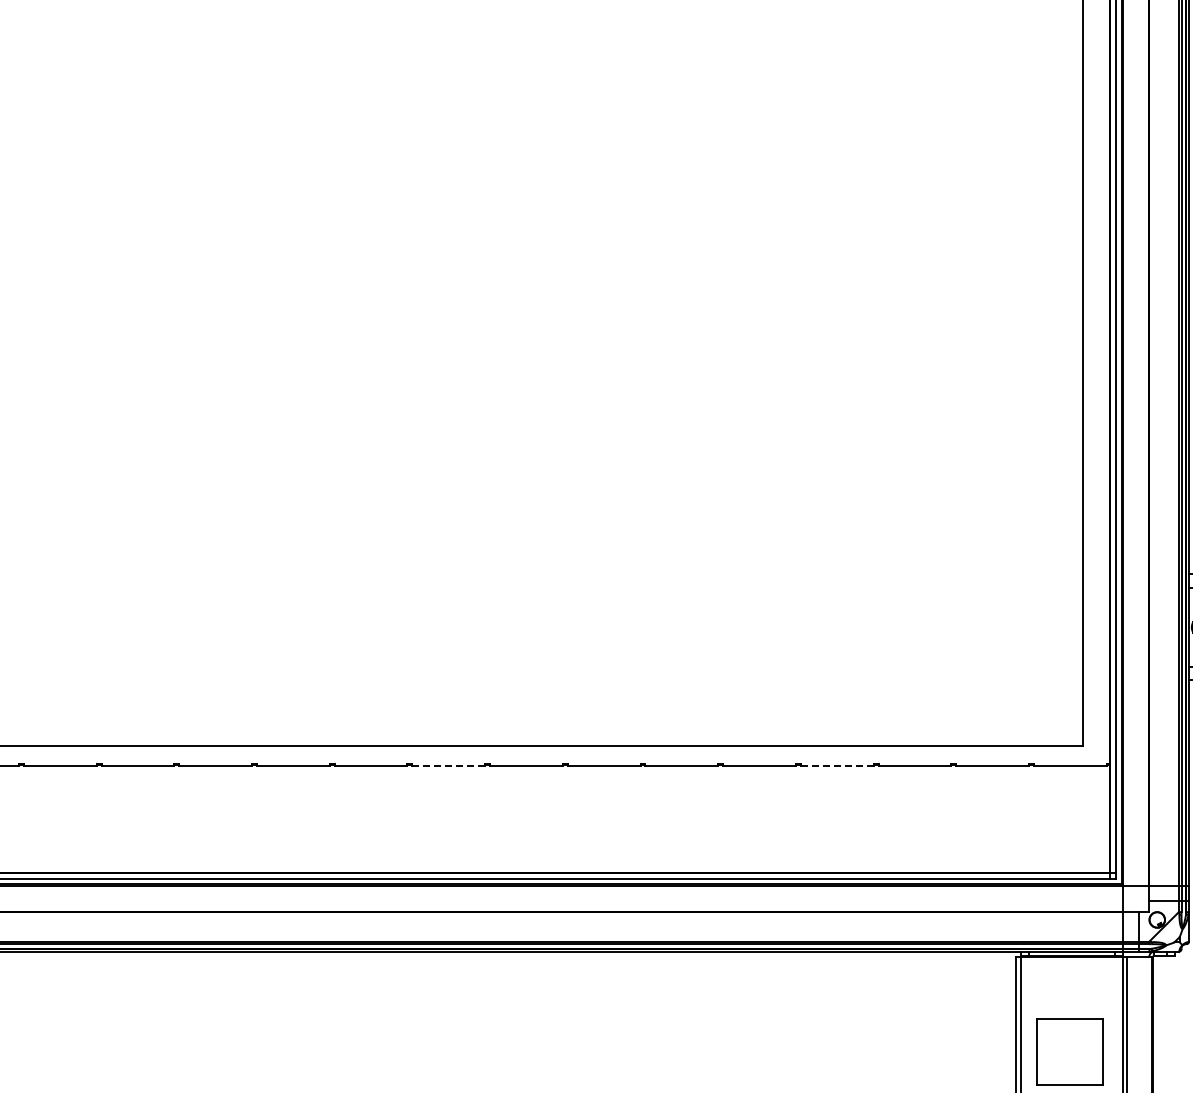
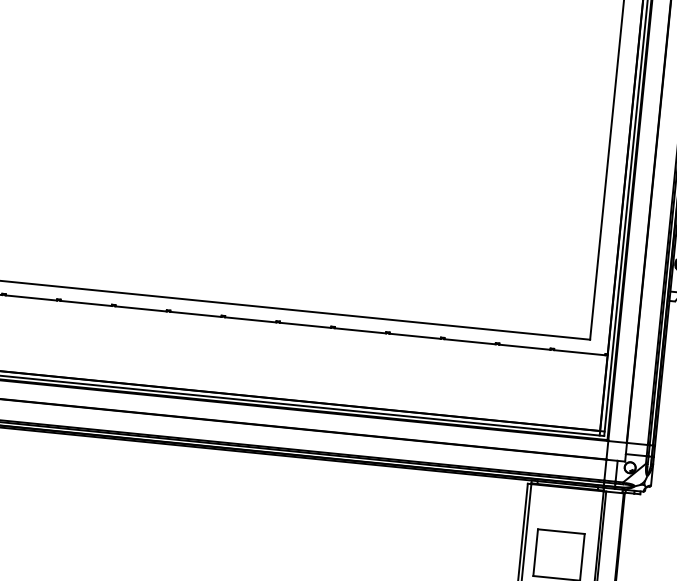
line: (448, 765) -> (140, 308), dashed -> solid
line: (836, 765) -> (414, 336), dashed -> solid

